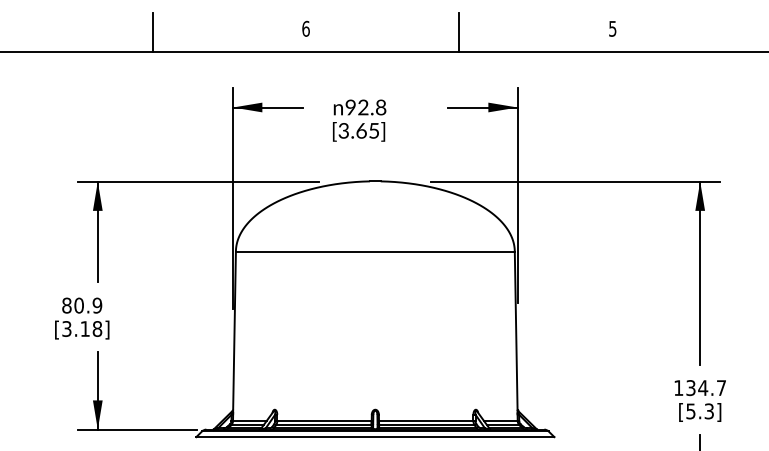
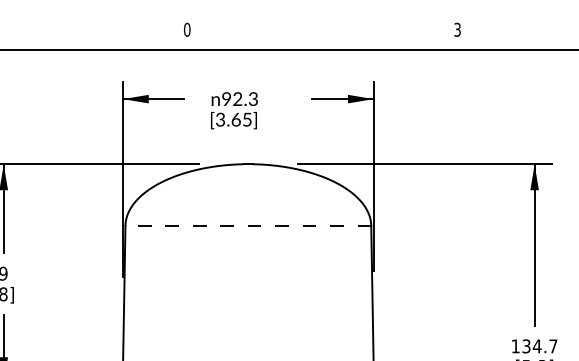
text: (305, 28) -> (186, 29), 6 -> 0
text: (612, 28) -> (457, 29), 5 -> 3
line: (152, 32) -> (51, 33), removed
line: (459, 32) -> (322, 33), removed
text: (381, 107) -> (253, 99), 92.8 -> 92.3
line: (374, 251) -> (247, 226), solid -> dashed

